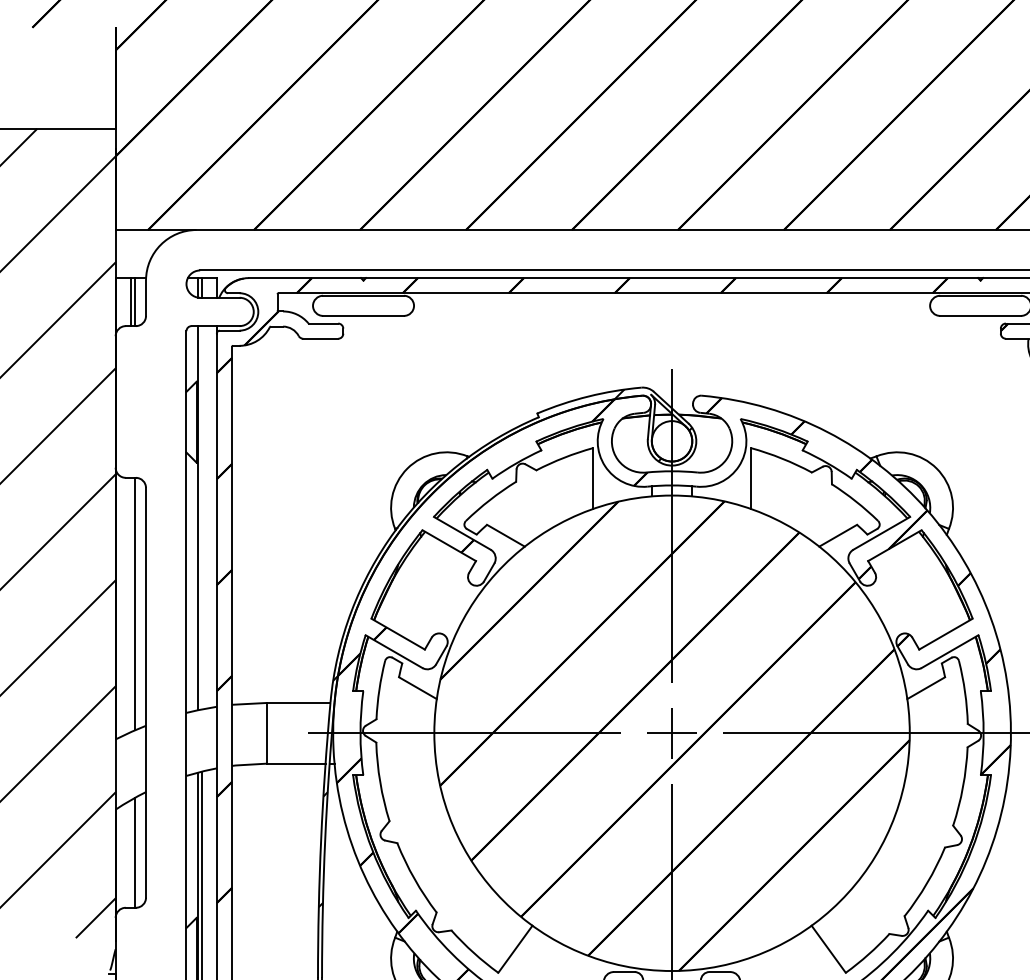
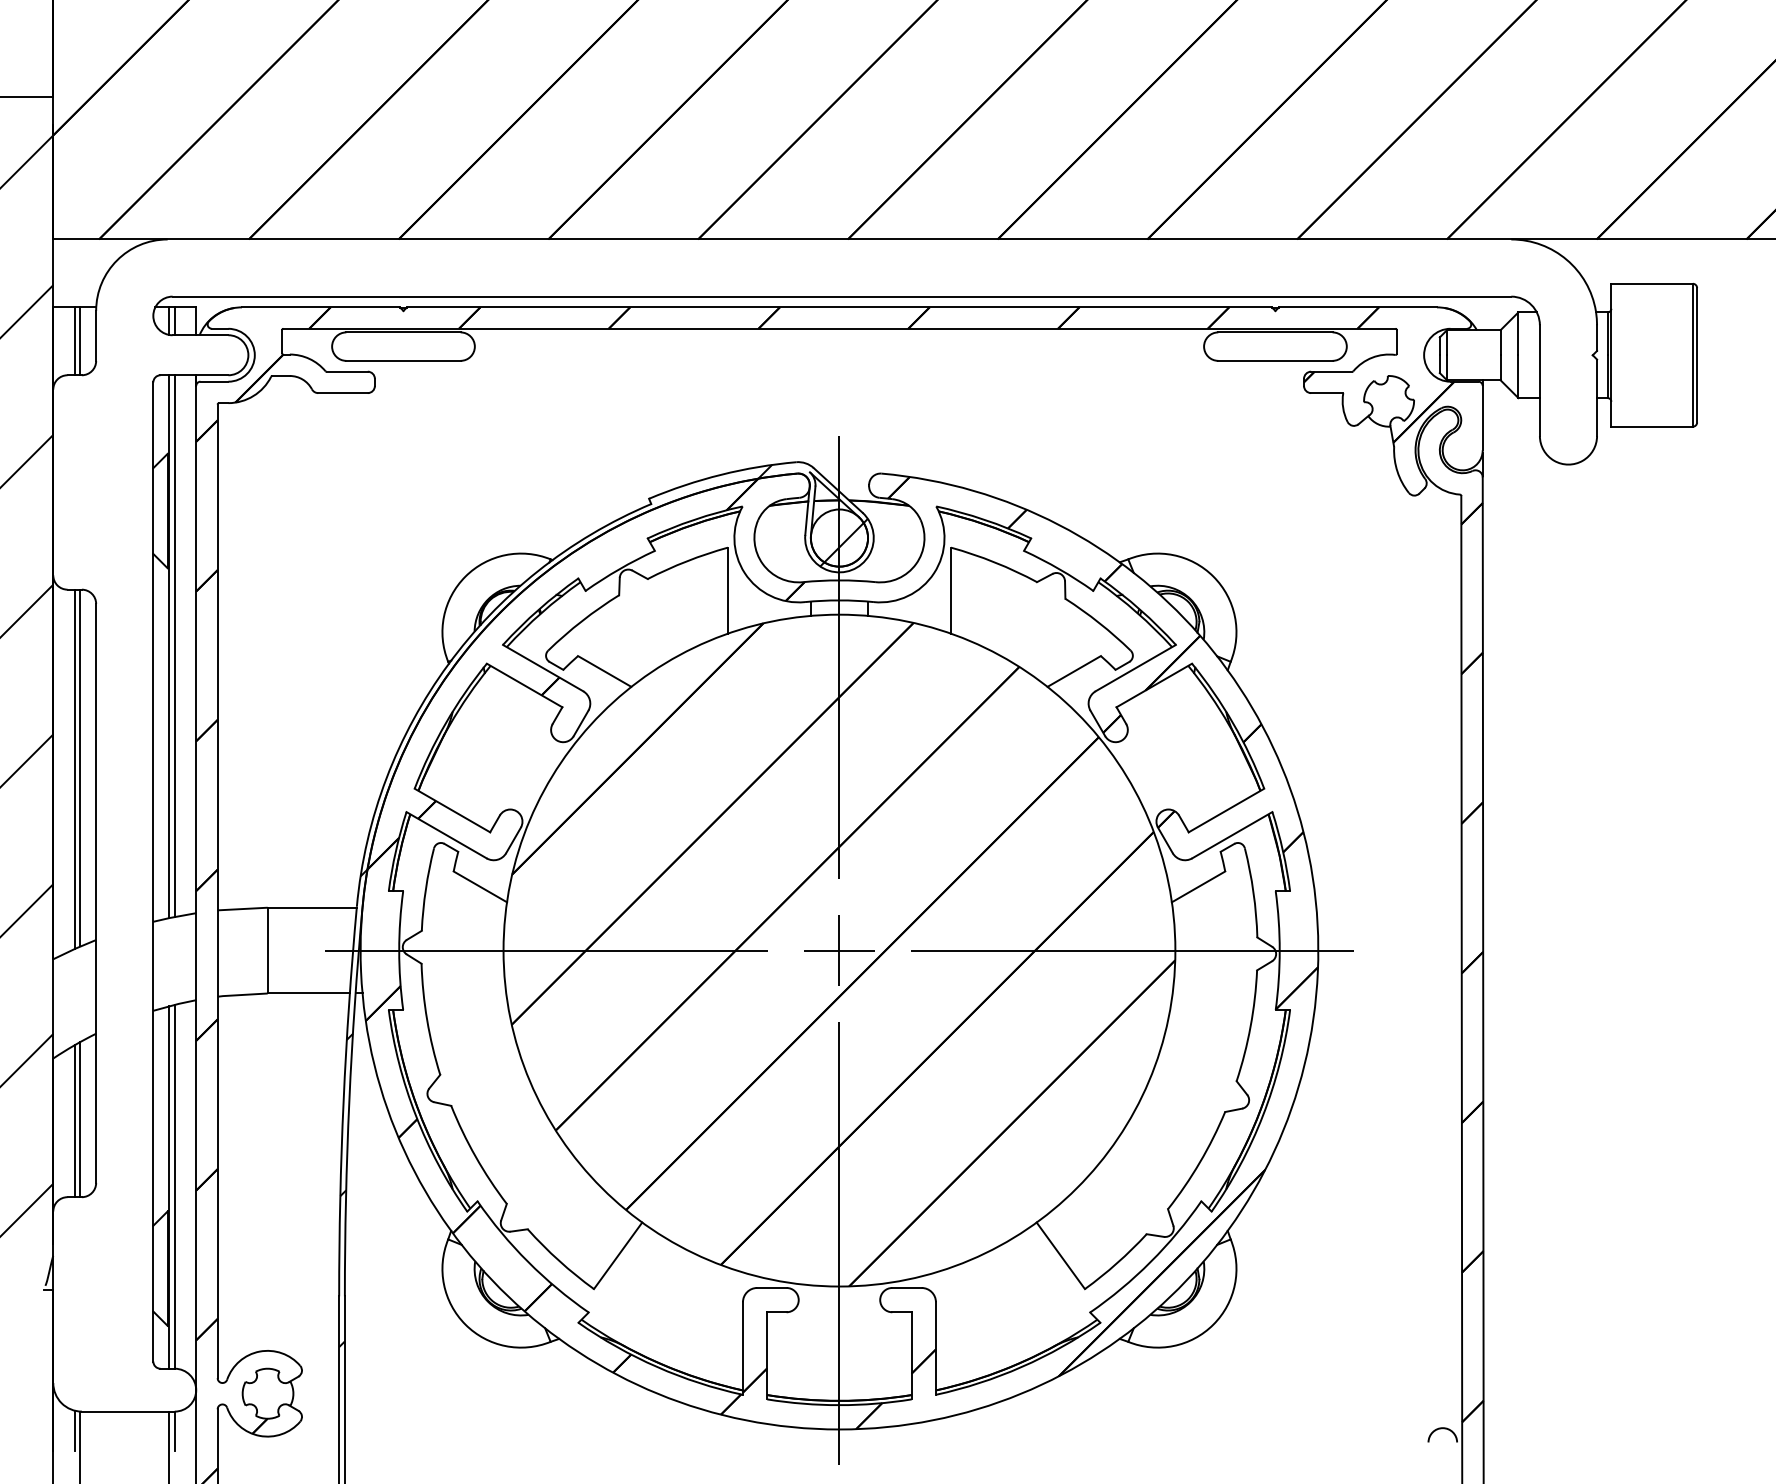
hatch: (674, 444) -> (843, 542), added
line: (201, 517) -> (174, 645), added
line: (130, 605) -> (74, 769), added
line: (130, 854) -> (74, 1121), added

